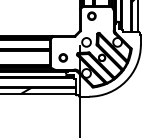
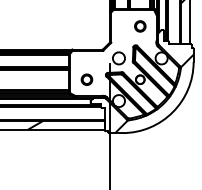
part: (92, 16) -> (140, 26), moved
hatch: (112, 67) -> (154, 93), added

